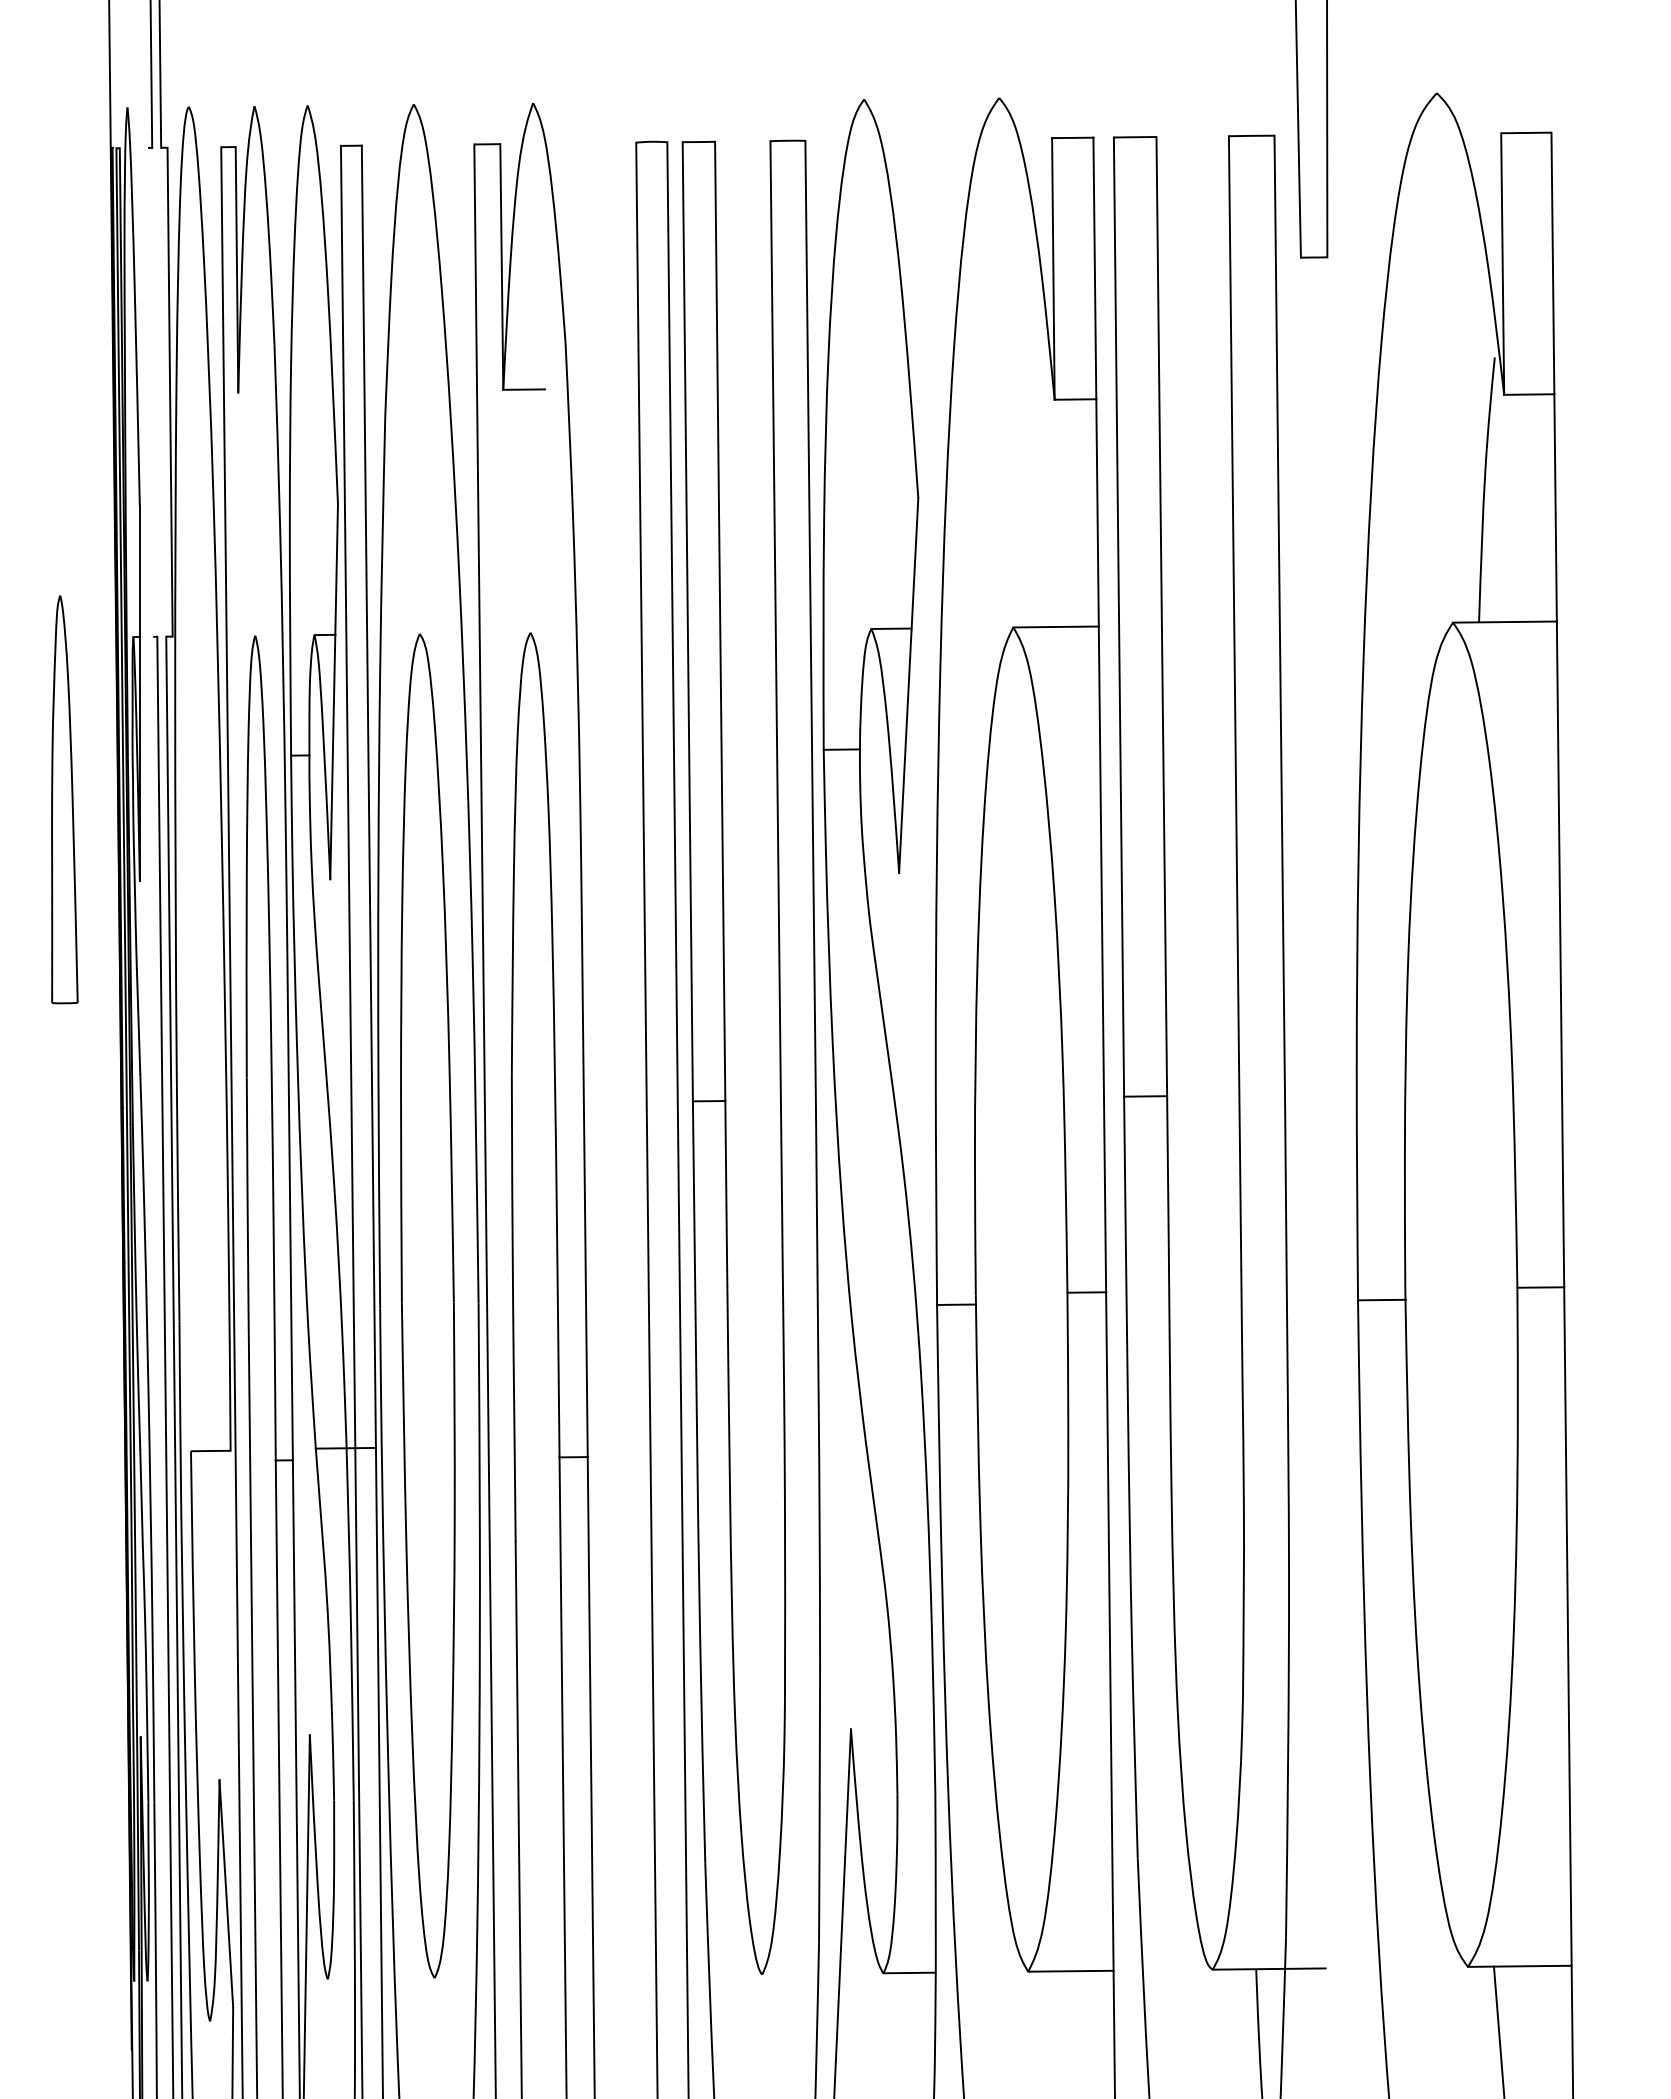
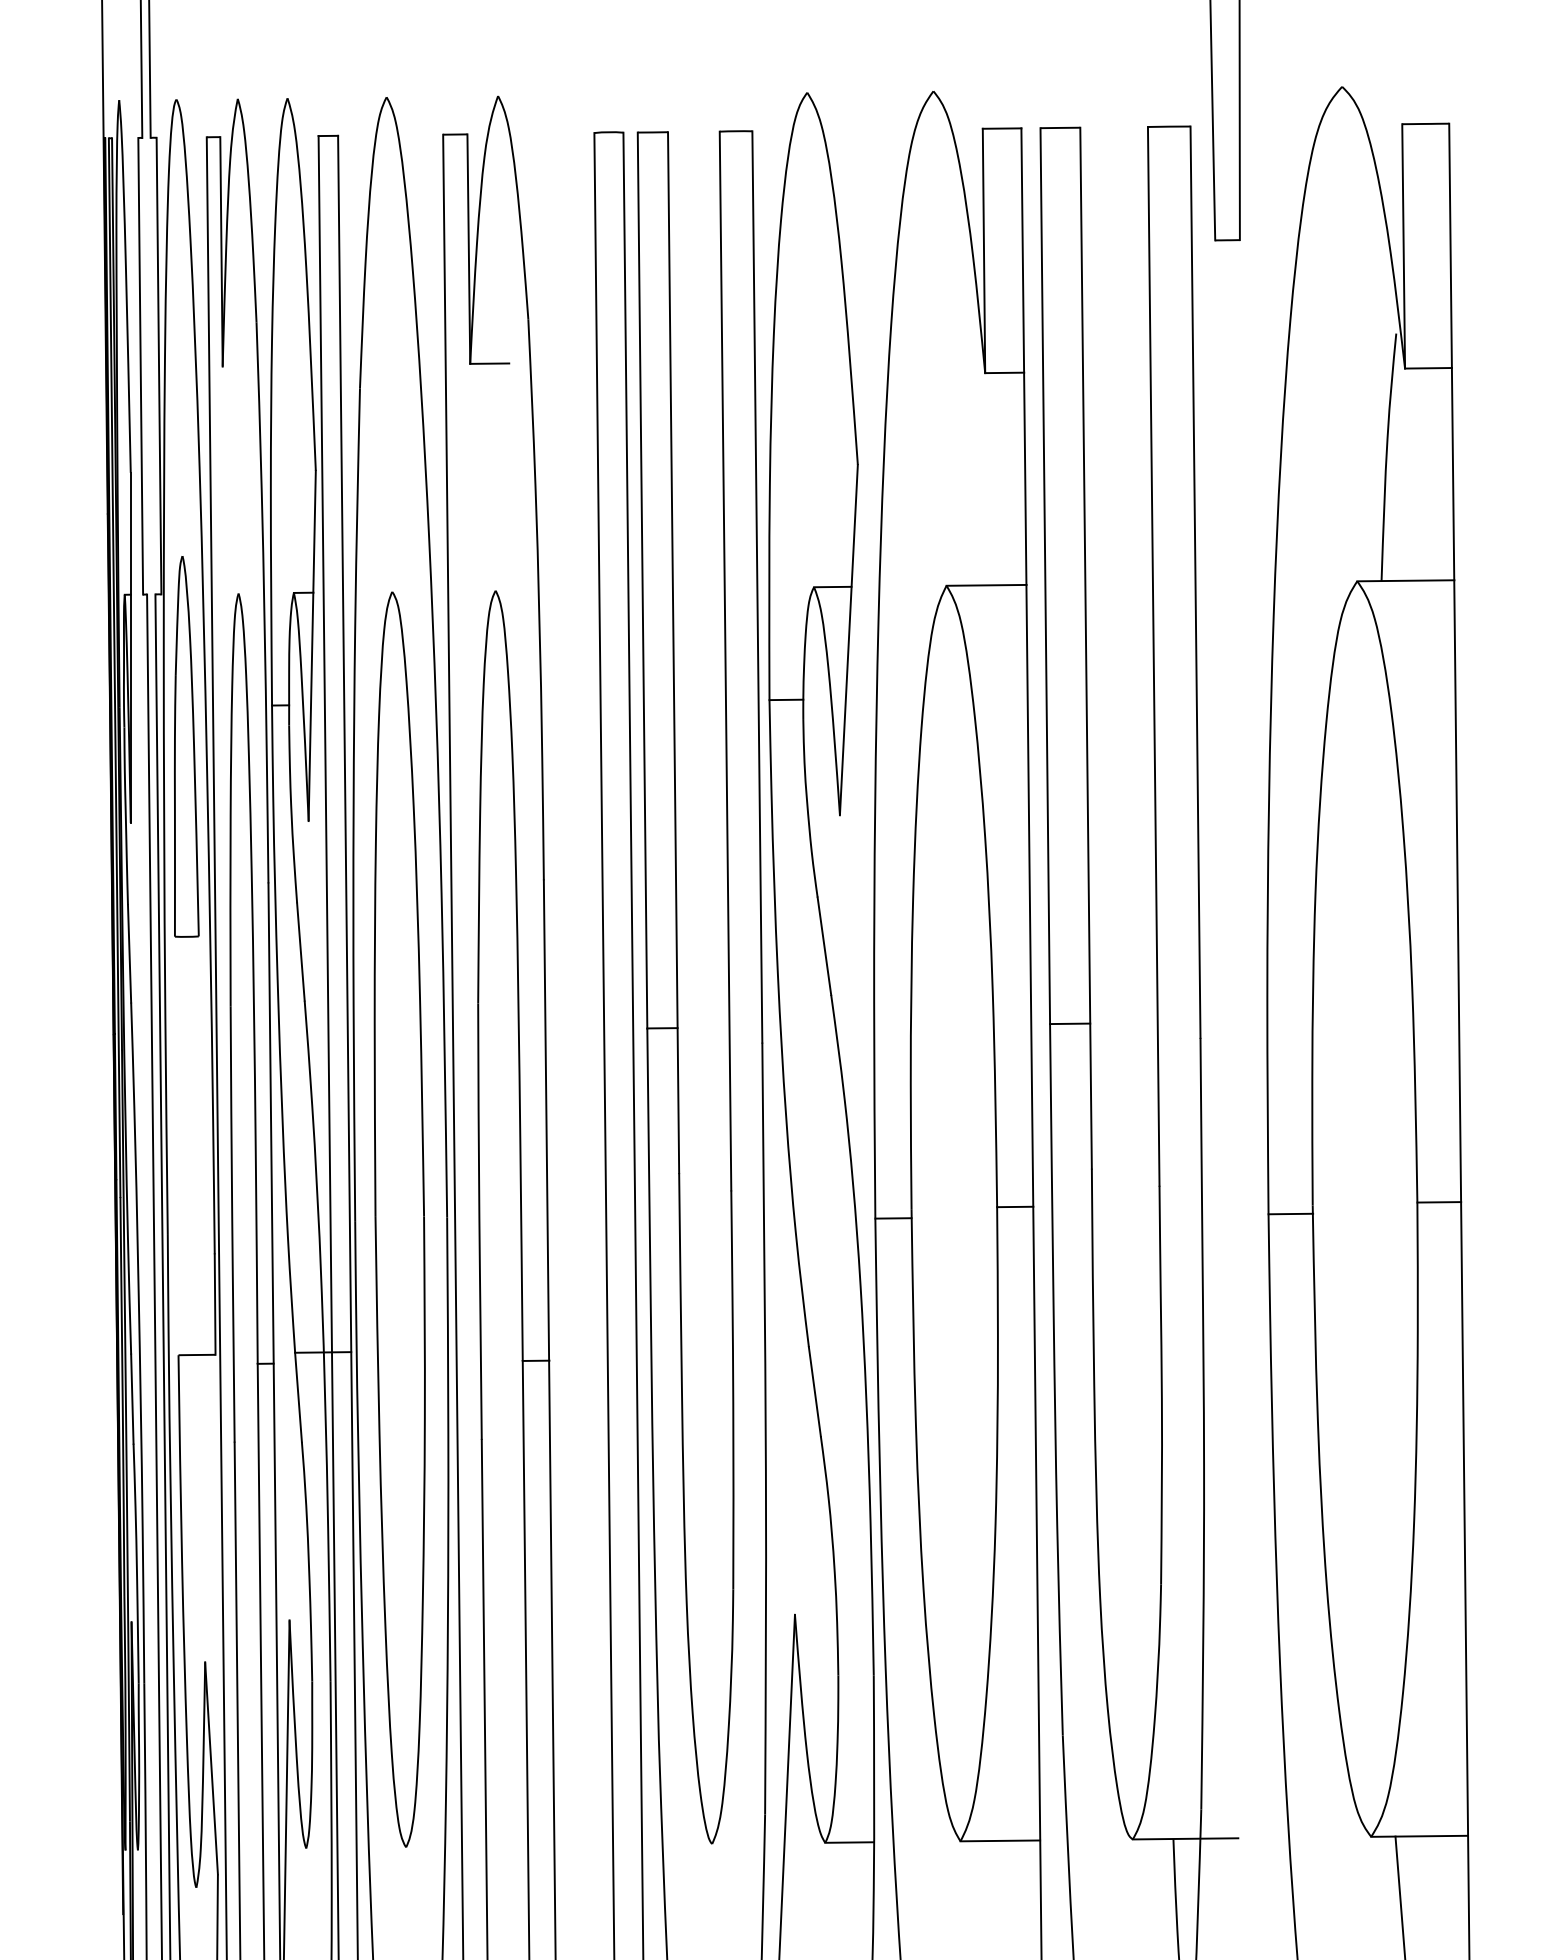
line: (150, 392) -> (140, 366), added
part: (64, 799) -> (186, 746), moved

